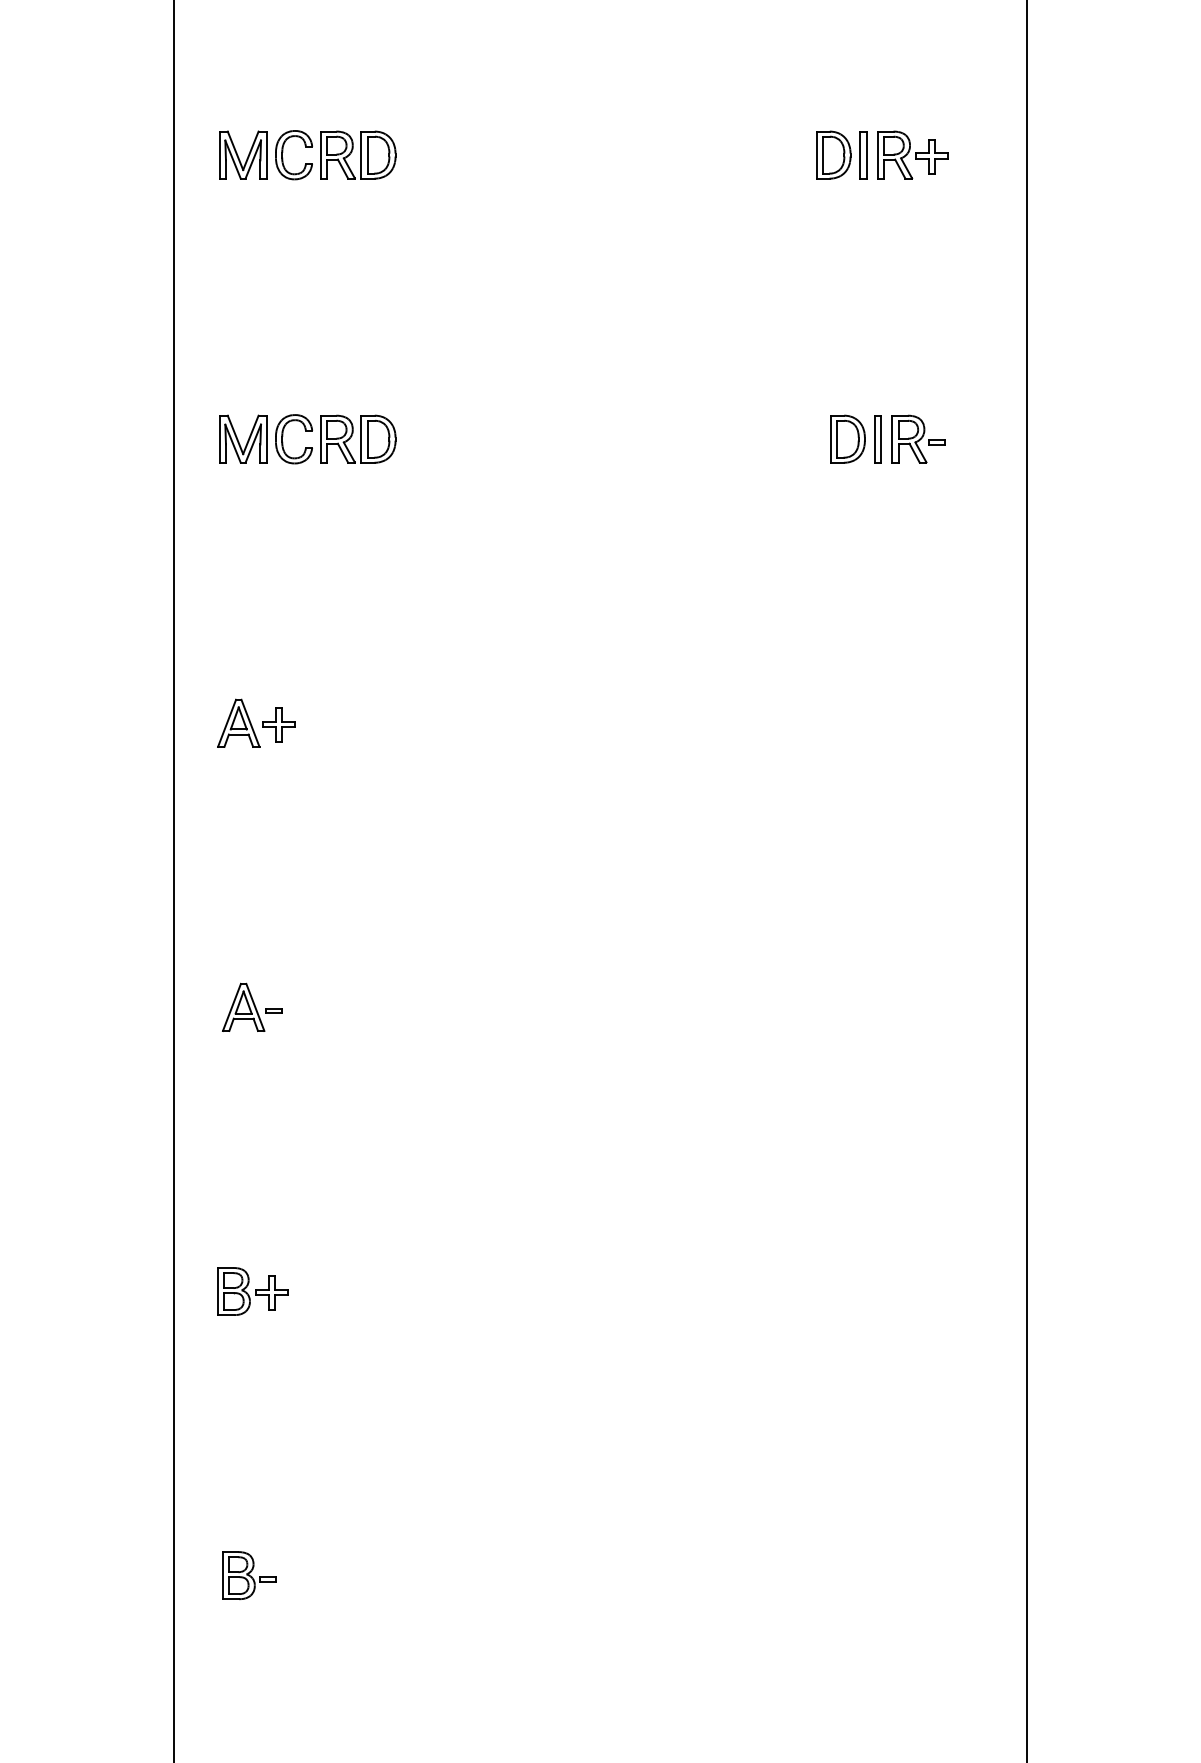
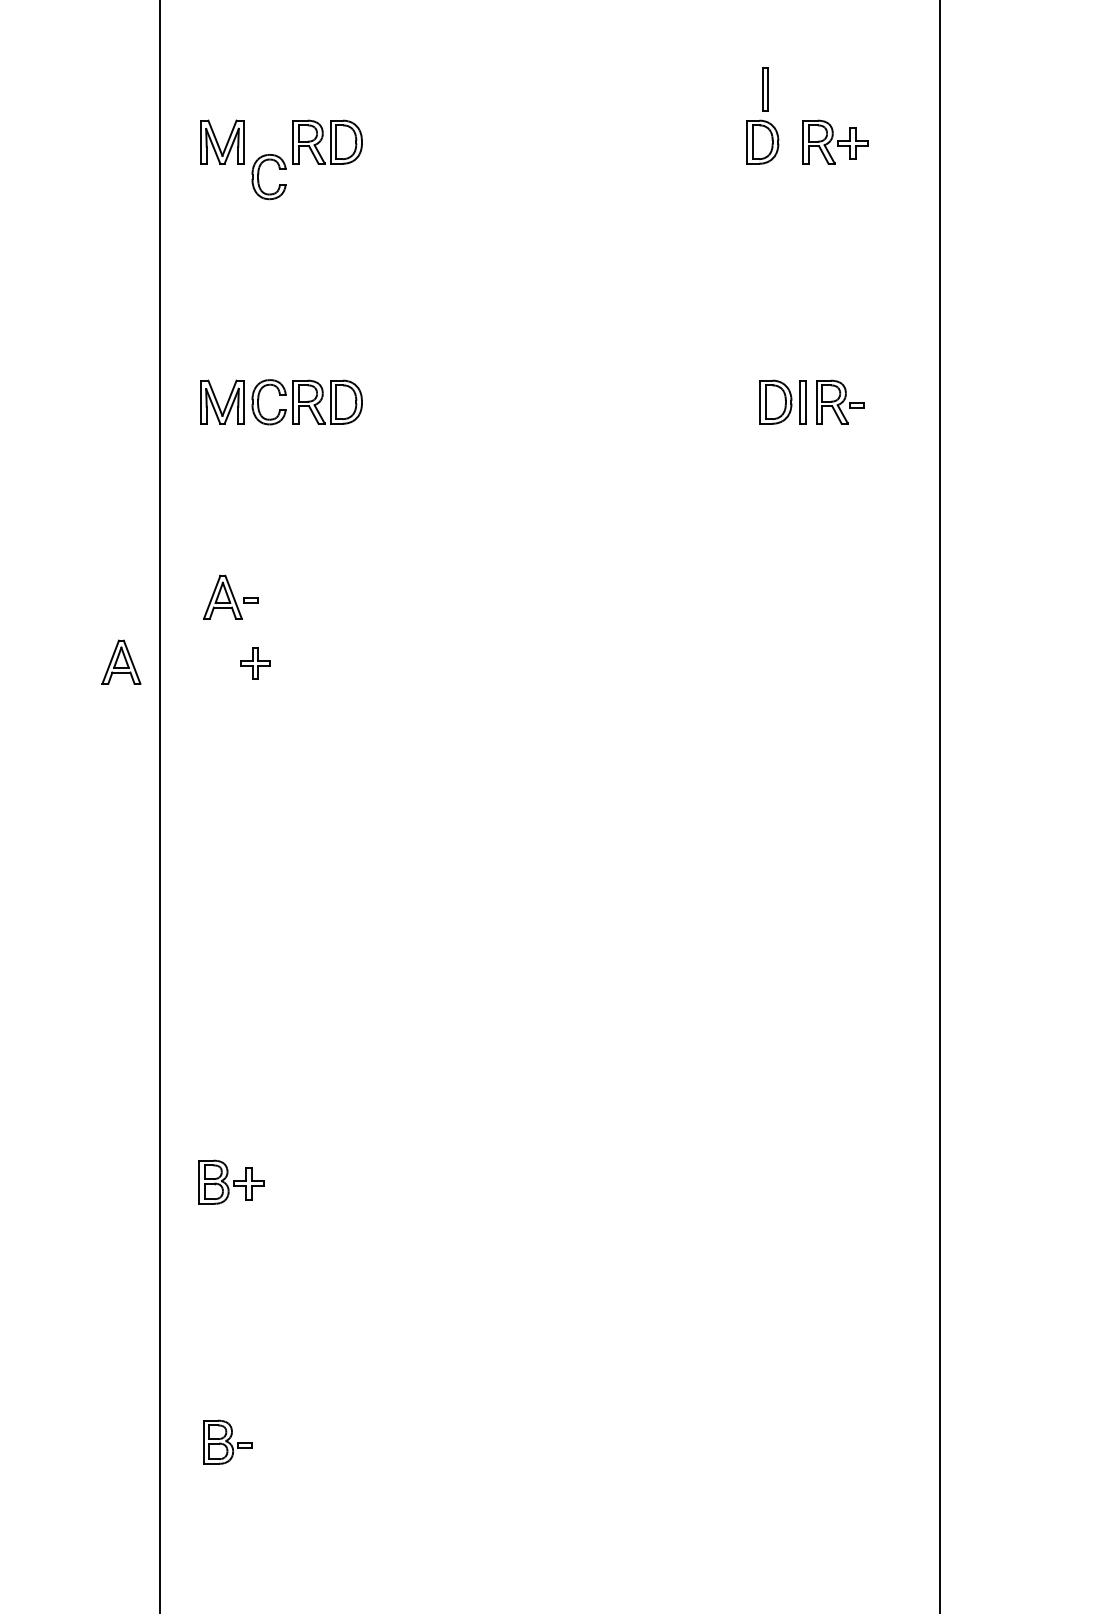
part: (283, 152) -> (259, 174), moved
part: (863, 155) -> (765, 89), moved
part: (238, 722) -> (121, 661), moved
part: (252, 1006) -> (231, 596), moved

